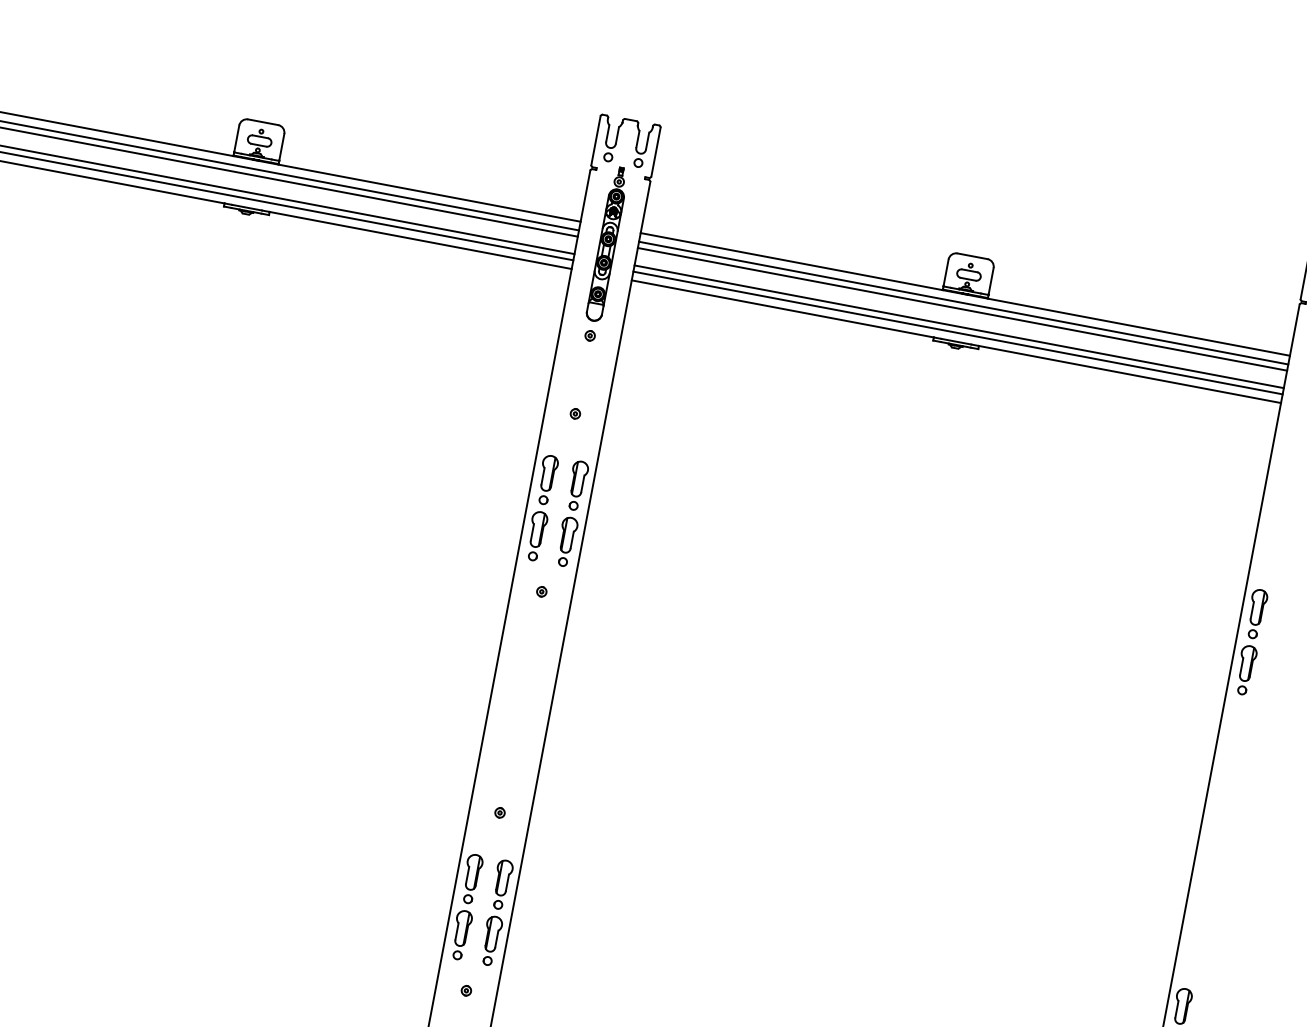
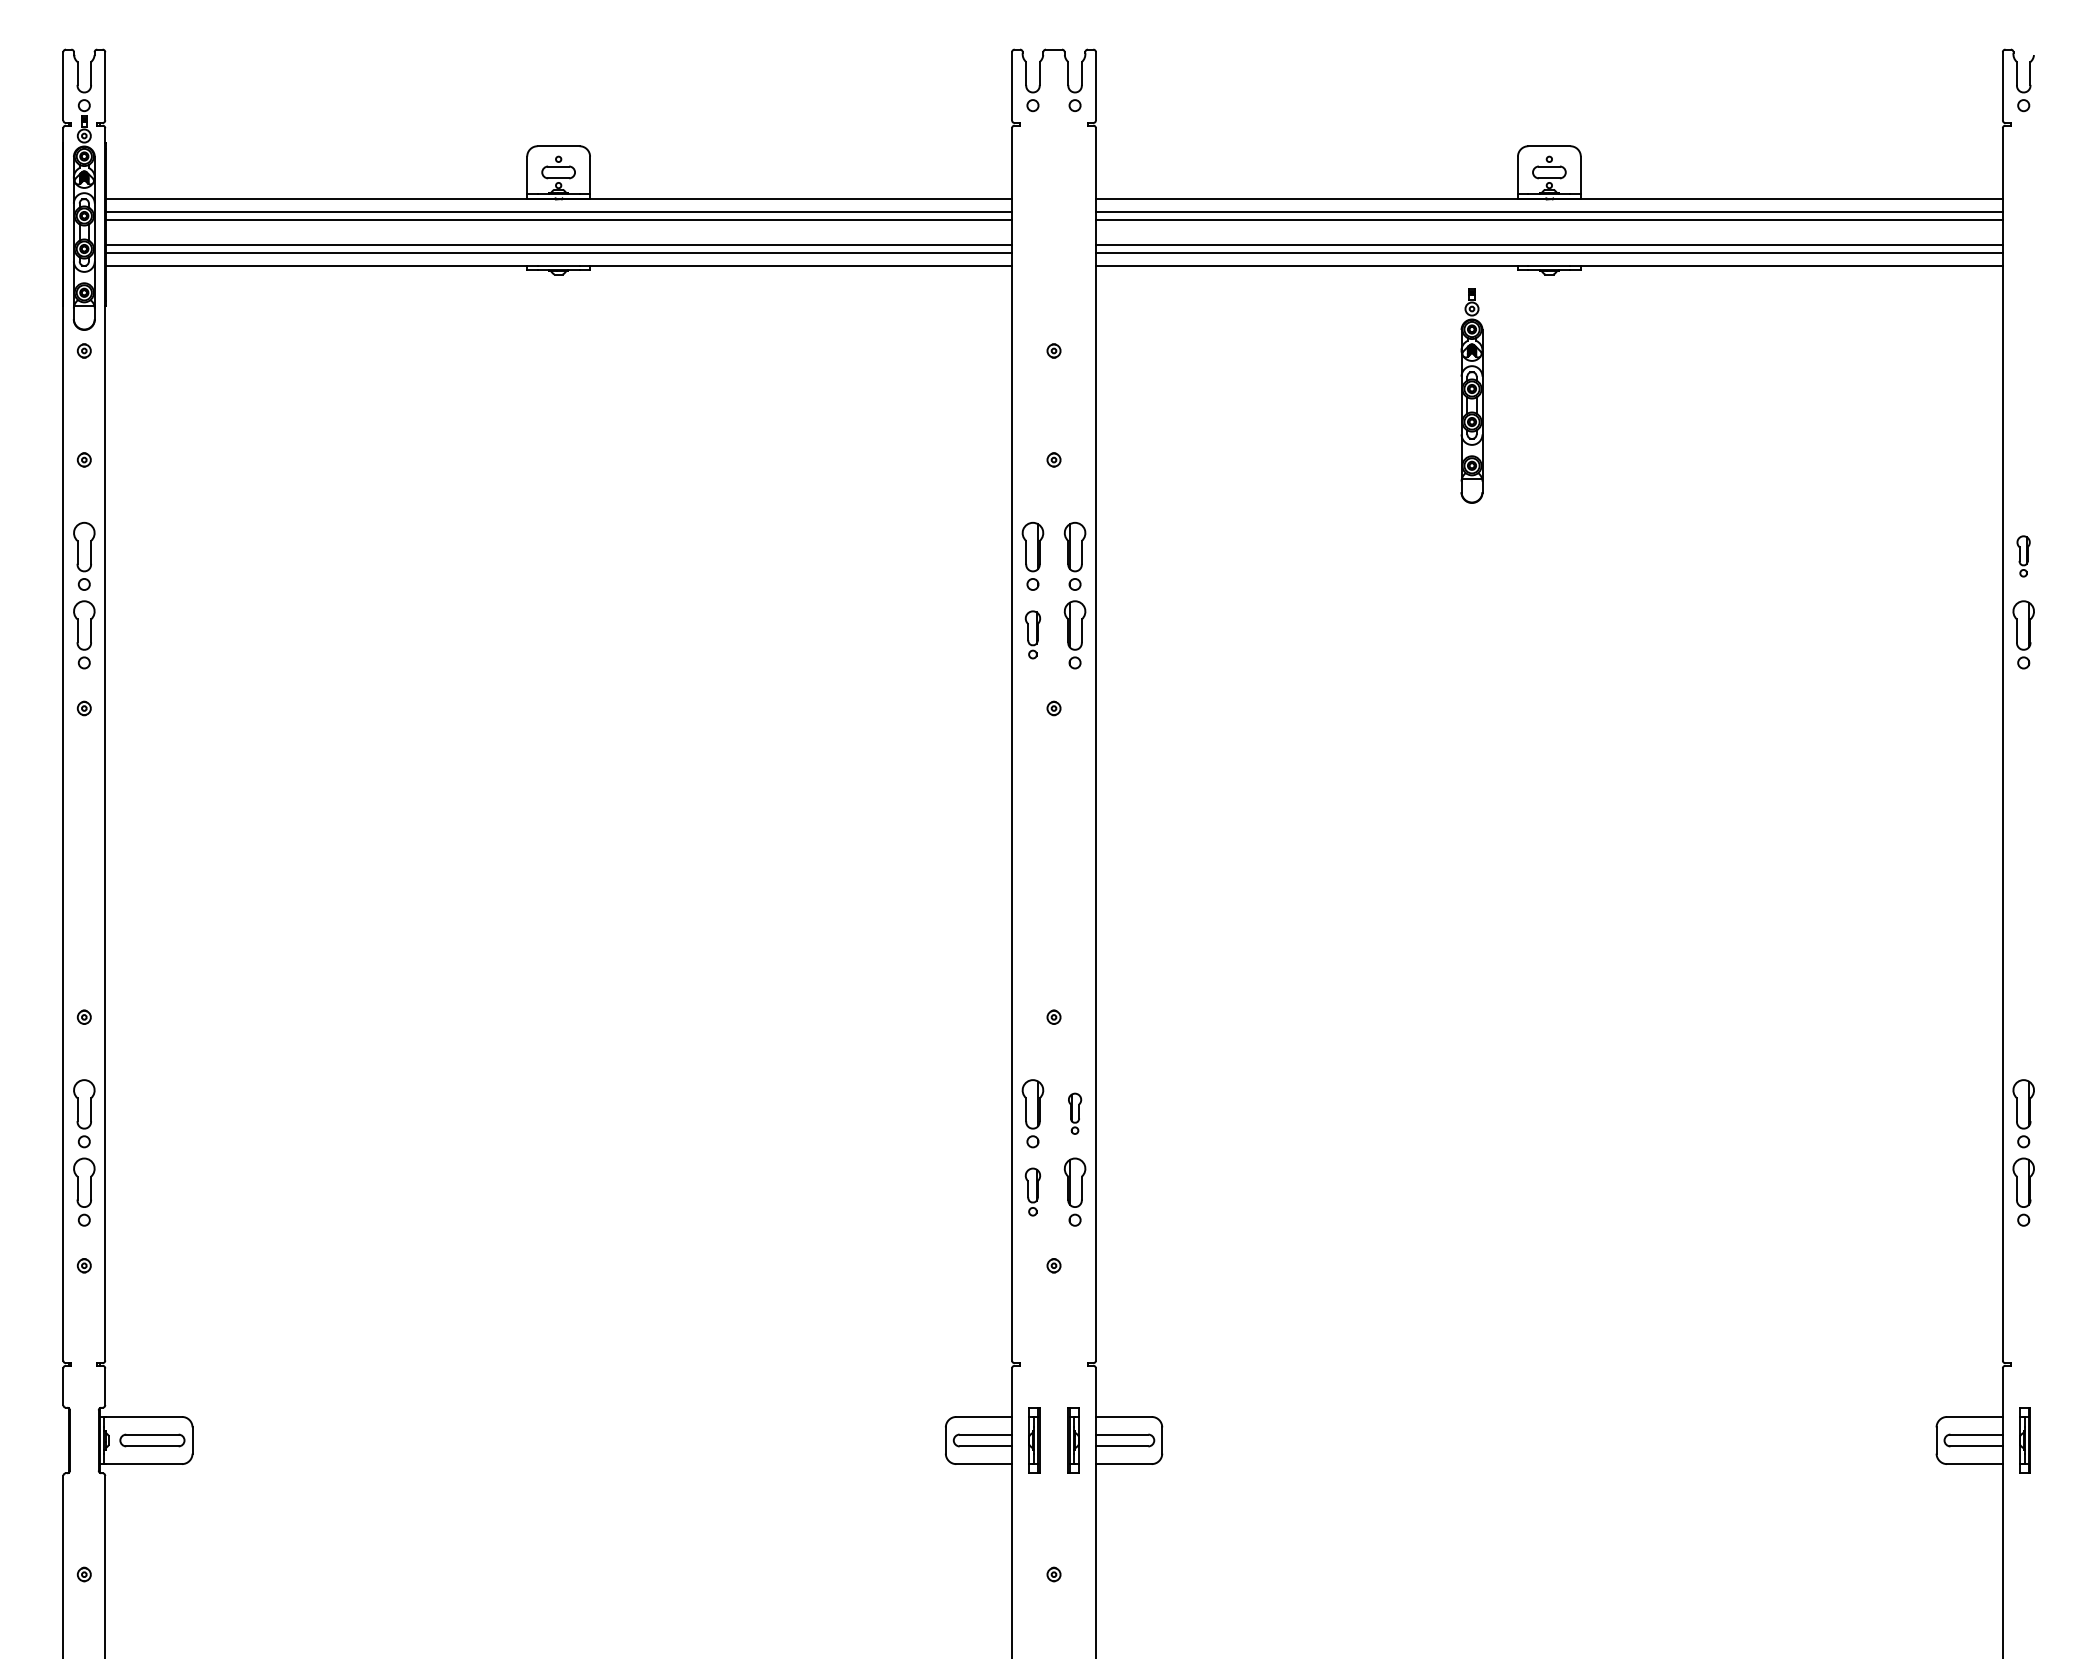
part: (607, 243) -> (1471, 395), moved
part: (536, 535) -> (1032, 634), size x0.7
part: (1256, 614) -> (2023, 556), size x0.6
part: (501, 884) -> (1074, 1113), size x0.6
part: (461, 934) -> (1032, 1191), size x0.7

